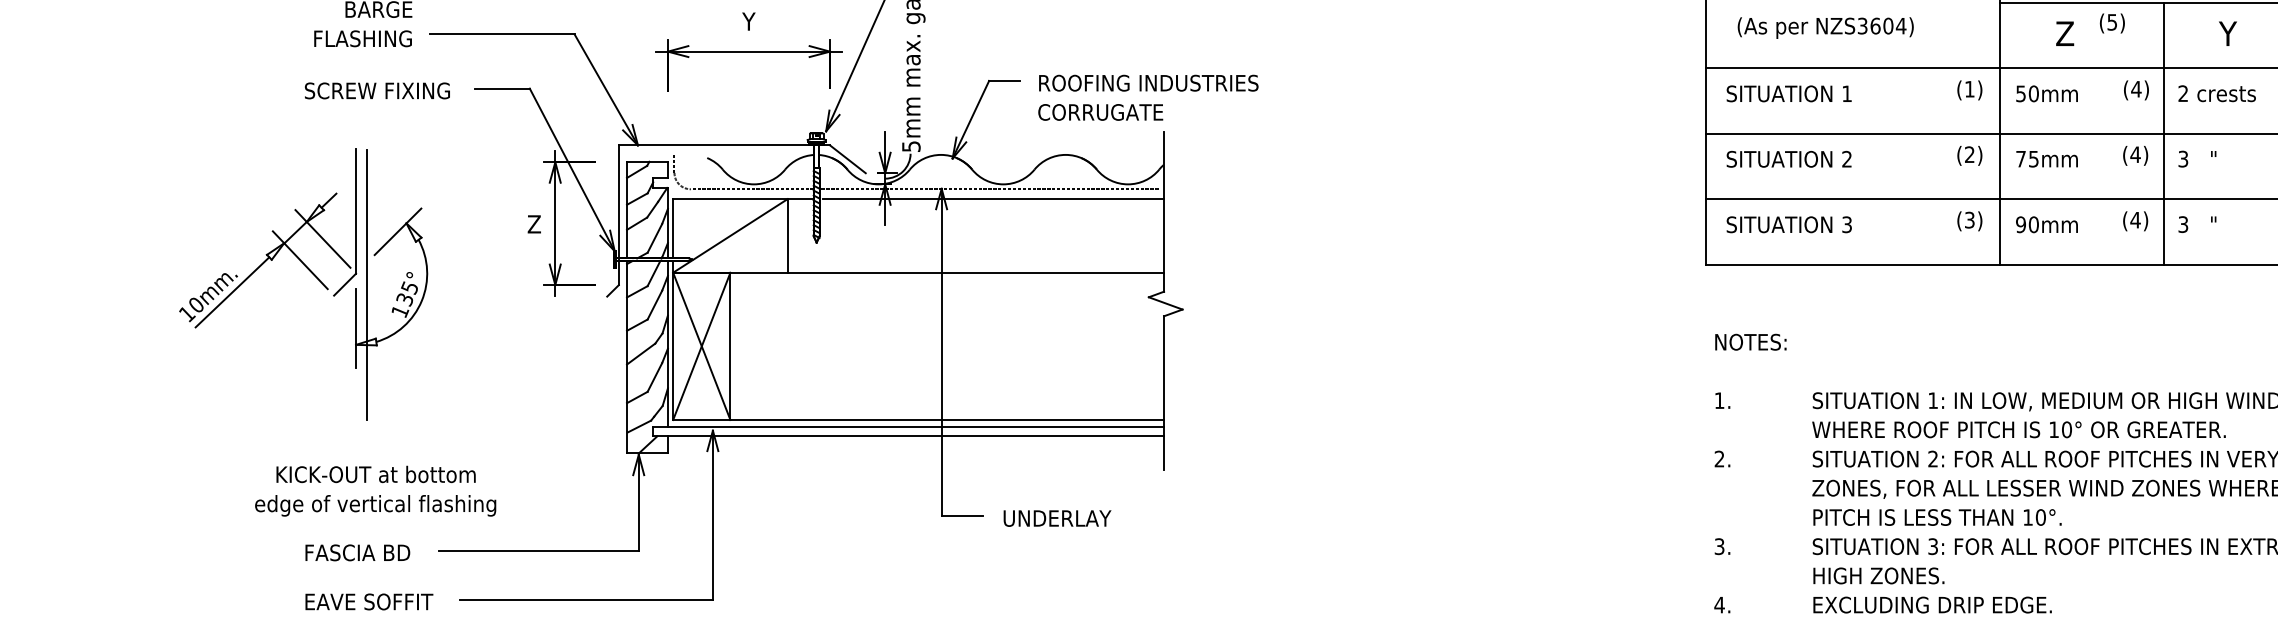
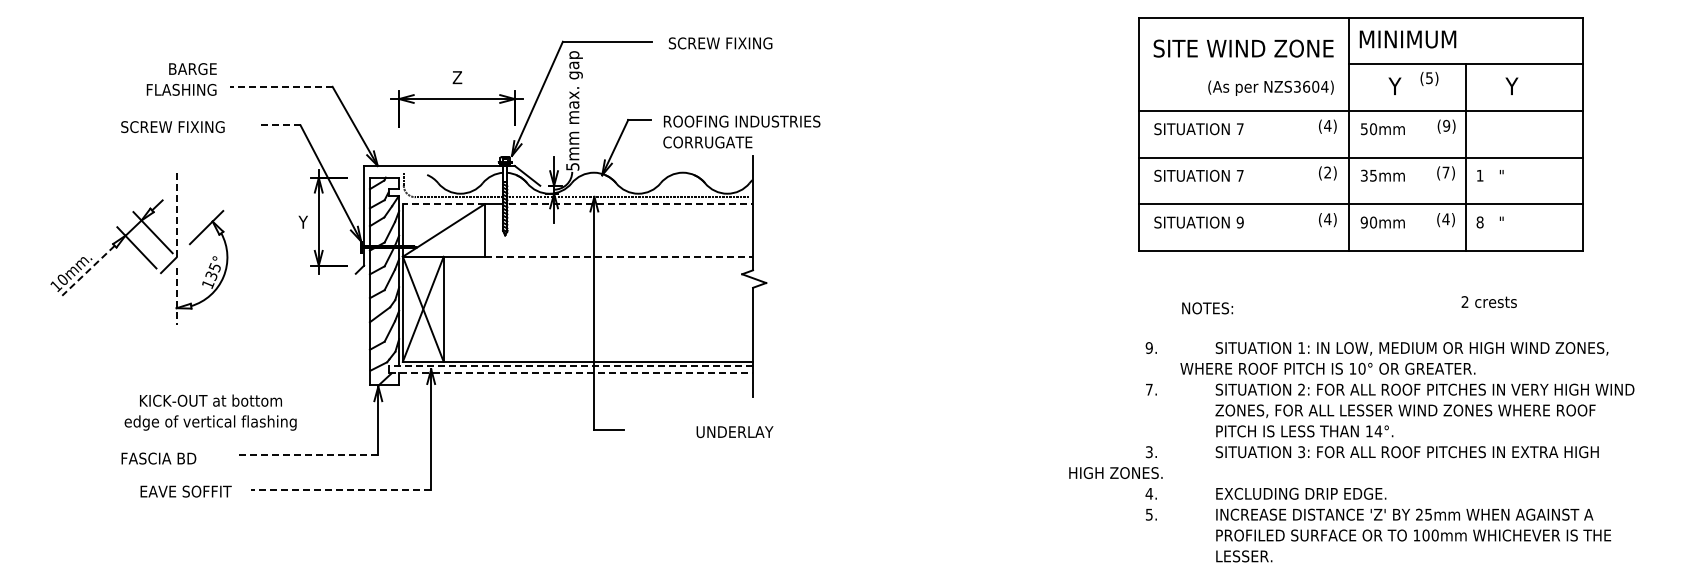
text: (749, 21) -> (457, 77), Y -> Z
text: (1825, 27) -> (1270, 87), moved
line: (503, 34) -> (281, 86), solid -> dashed
text: (2064, 34) -> (1395, 86), Z -> Y
line: (501, 88) -> (280, 125), solid -> dashed
text: (1969, 88) -> (1327, 125), (1) -> (4)
text: (2136, 88) -> (1446, 125), (4) -> (9)
text: (376, 91) -> (172, 127), moved
text: (1847, 92) -> (1240, 128), 1 -> 7
text: (2216, 92) -> (1488, 301), moved
text: (2134, 154) -> (1445, 172), (4) -> (7)
text: (1846, 158) -> (1239, 175), 2 -> 7
text: (2019, 158) -> (1363, 175), 75mm -> 35mm
text: (2182, 158) -> (1479, 175), 3 -> 1
line: (730, 199) -> (443, 204), solid -> dashed
line: (993, 199) -> (631, 204), solid -> dashed
line: (355, 210) -> (176, 212), solid -> dashed
text: (1969, 220) -> (1327, 219), (3) -> (4)
text: (533, 223) -> (303, 221), Z -> Y
text: (1846, 224) -> (1239, 222), 3 -> 9
text: (2182, 224) -> (1479, 222), 3 -> 8
line: (976, 272) -> (619, 256), solid -> dashed
line: (367, 283) -> (184, 264), removed
line: (232, 293) -> (88, 271), solid -> dashed
line: (355, 329) -> (176, 297), solid -> dashed
text: (1750, 342) -> (1207, 308), moved
text: (1718, 399) -> (1148, 347), 1. -> 9.
line: (908, 426) -> (570, 366), solid -> dashed
text: (2018, 429) -> (1327, 368), moved
line: (909, 436) -> (571, 373), solid -> dashed
text: (1718, 458) -> (1148, 389), 2. -> 7.
text: (375, 491) -> (210, 412), moved
text: (2040, 517) -> (1378, 431), 10°. -> 14°.
text: (1056, 519) -> (734, 432), moved
line: (538, 549) -> (306, 454), solid -> dashed
text: (357, 552) -> (158, 458), moved
text: (1878, 575) -> (1115, 472), moved
line: (585, 598) -> (340, 489), solid -> dashed

